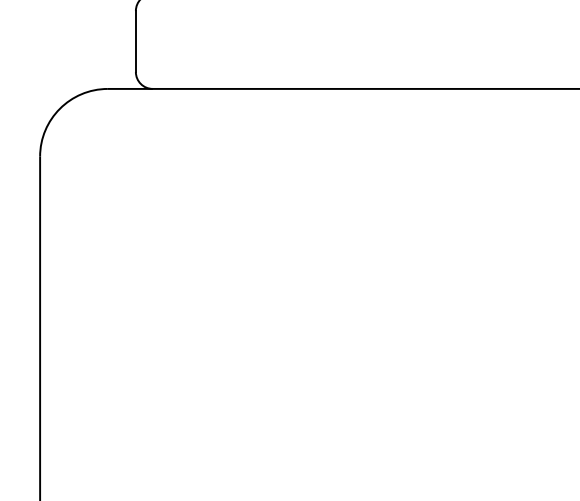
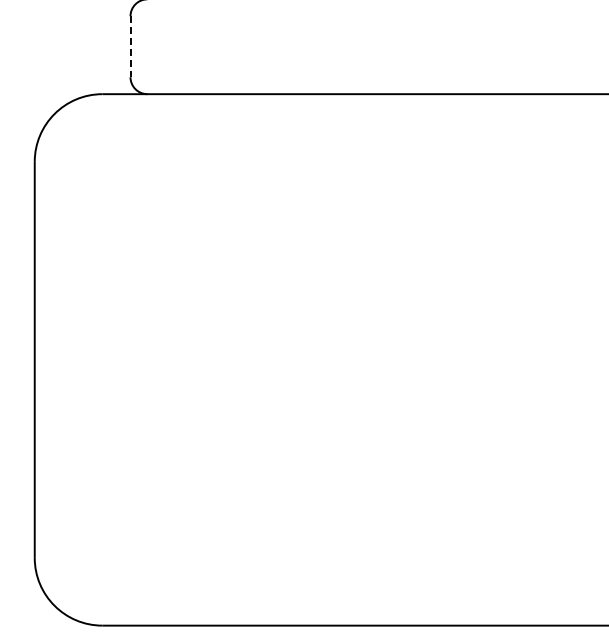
line: (135, 42) -> (130, 47), solid -> dashed

